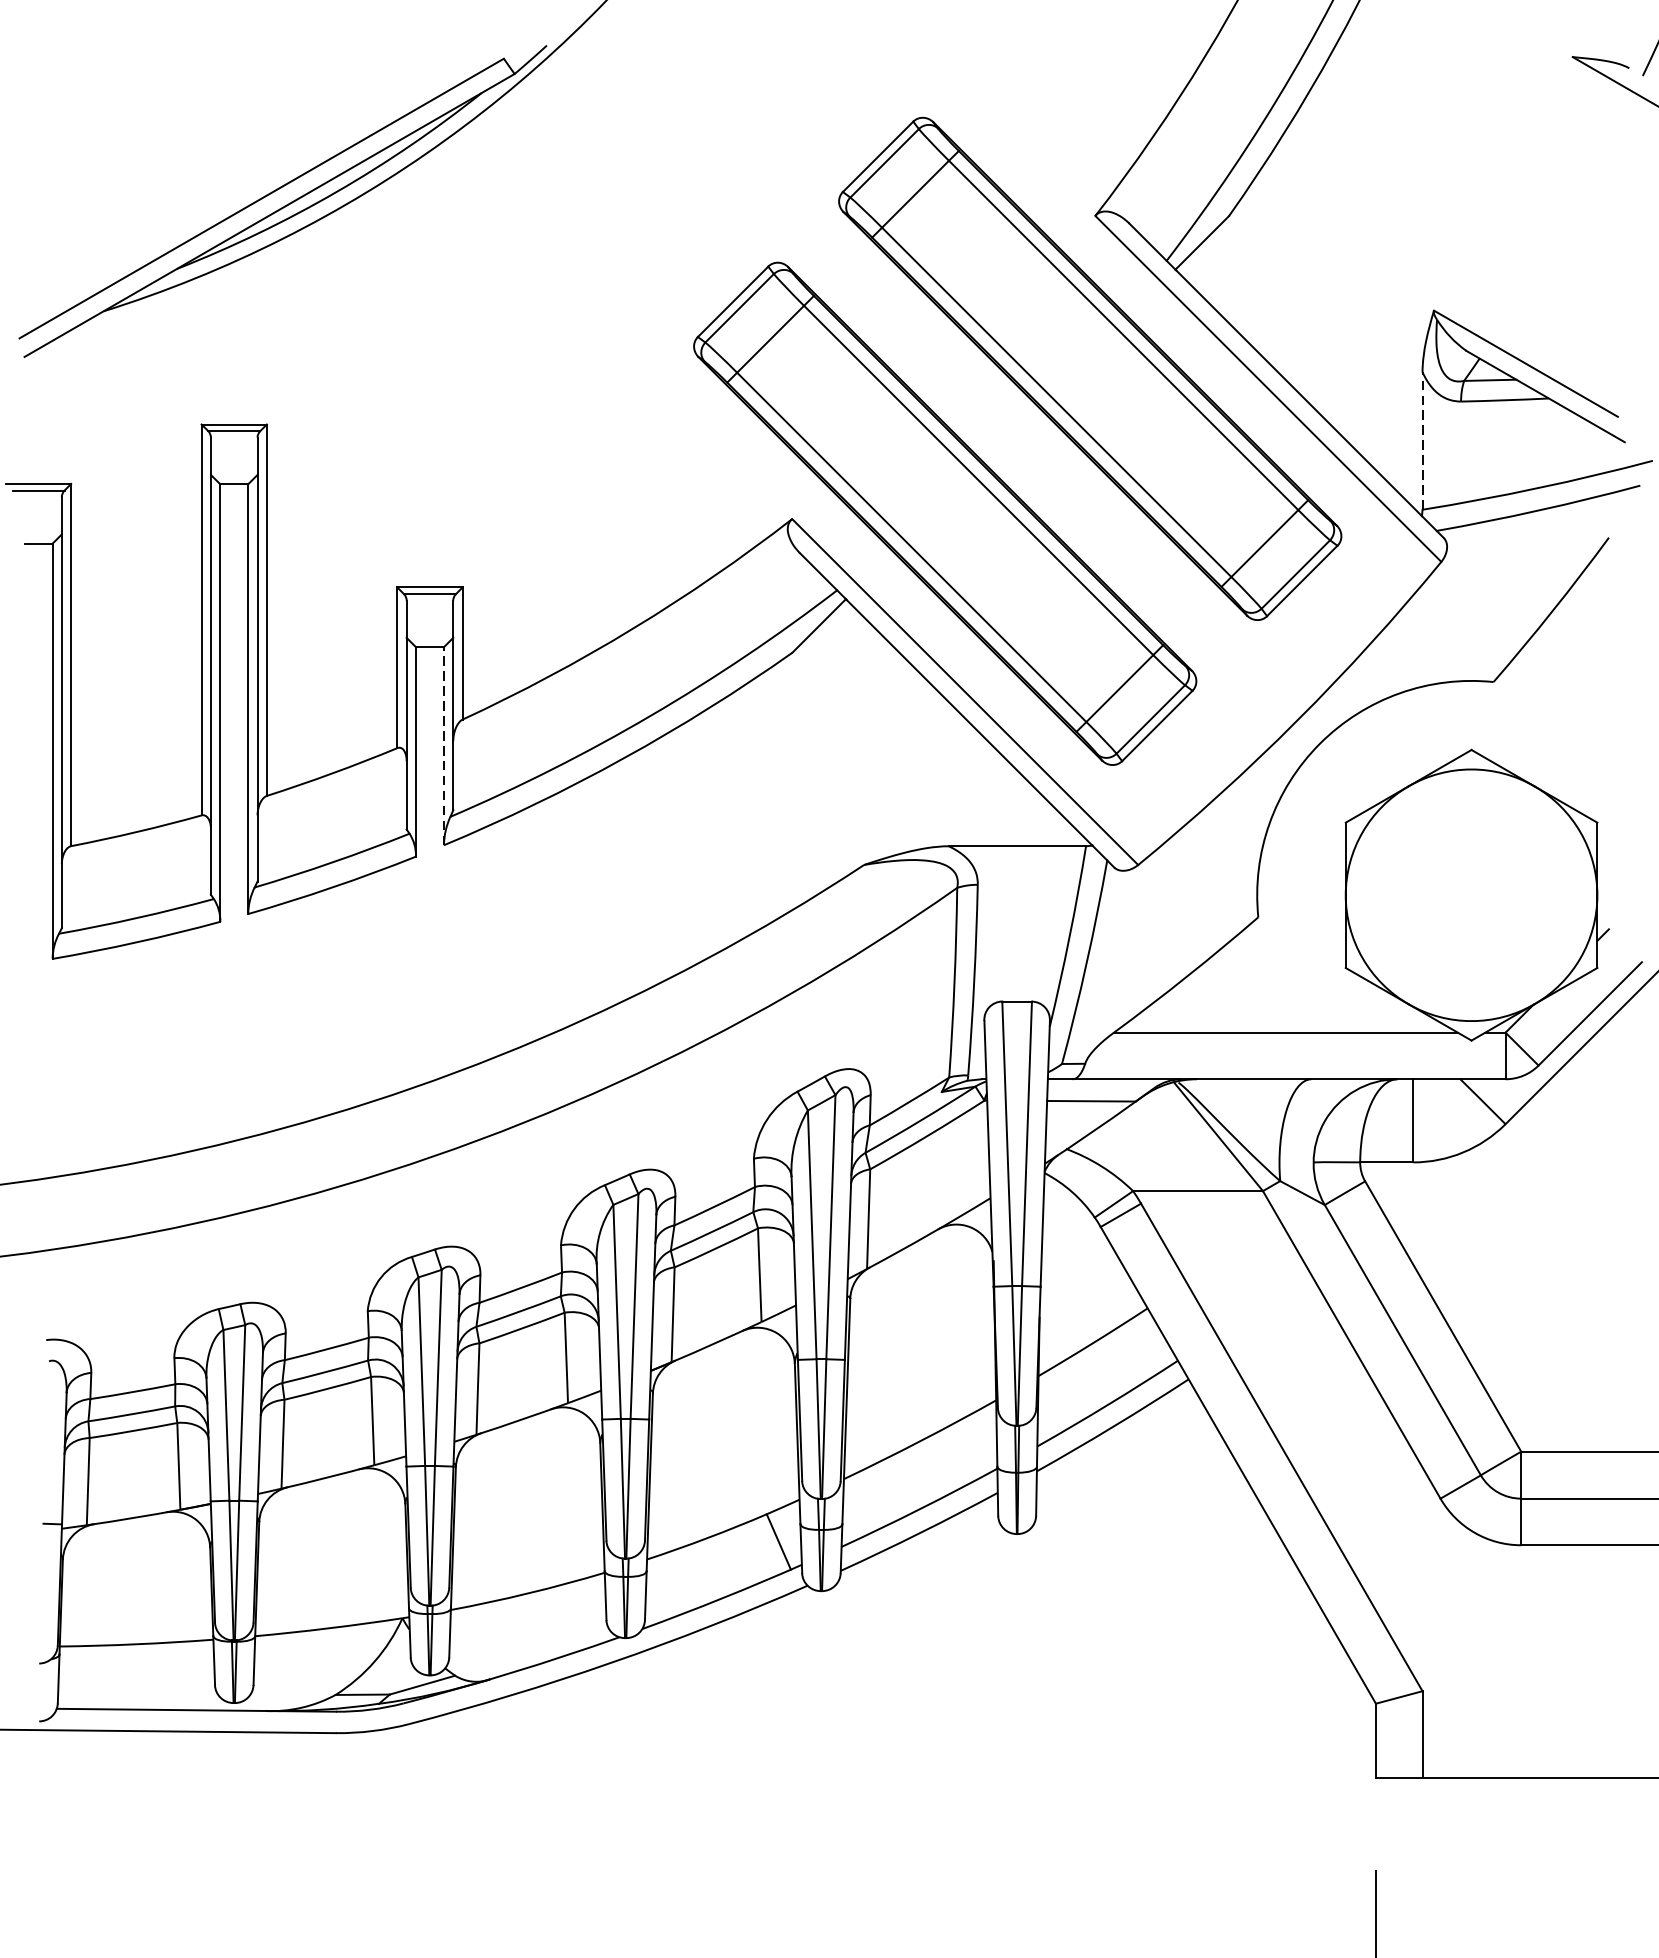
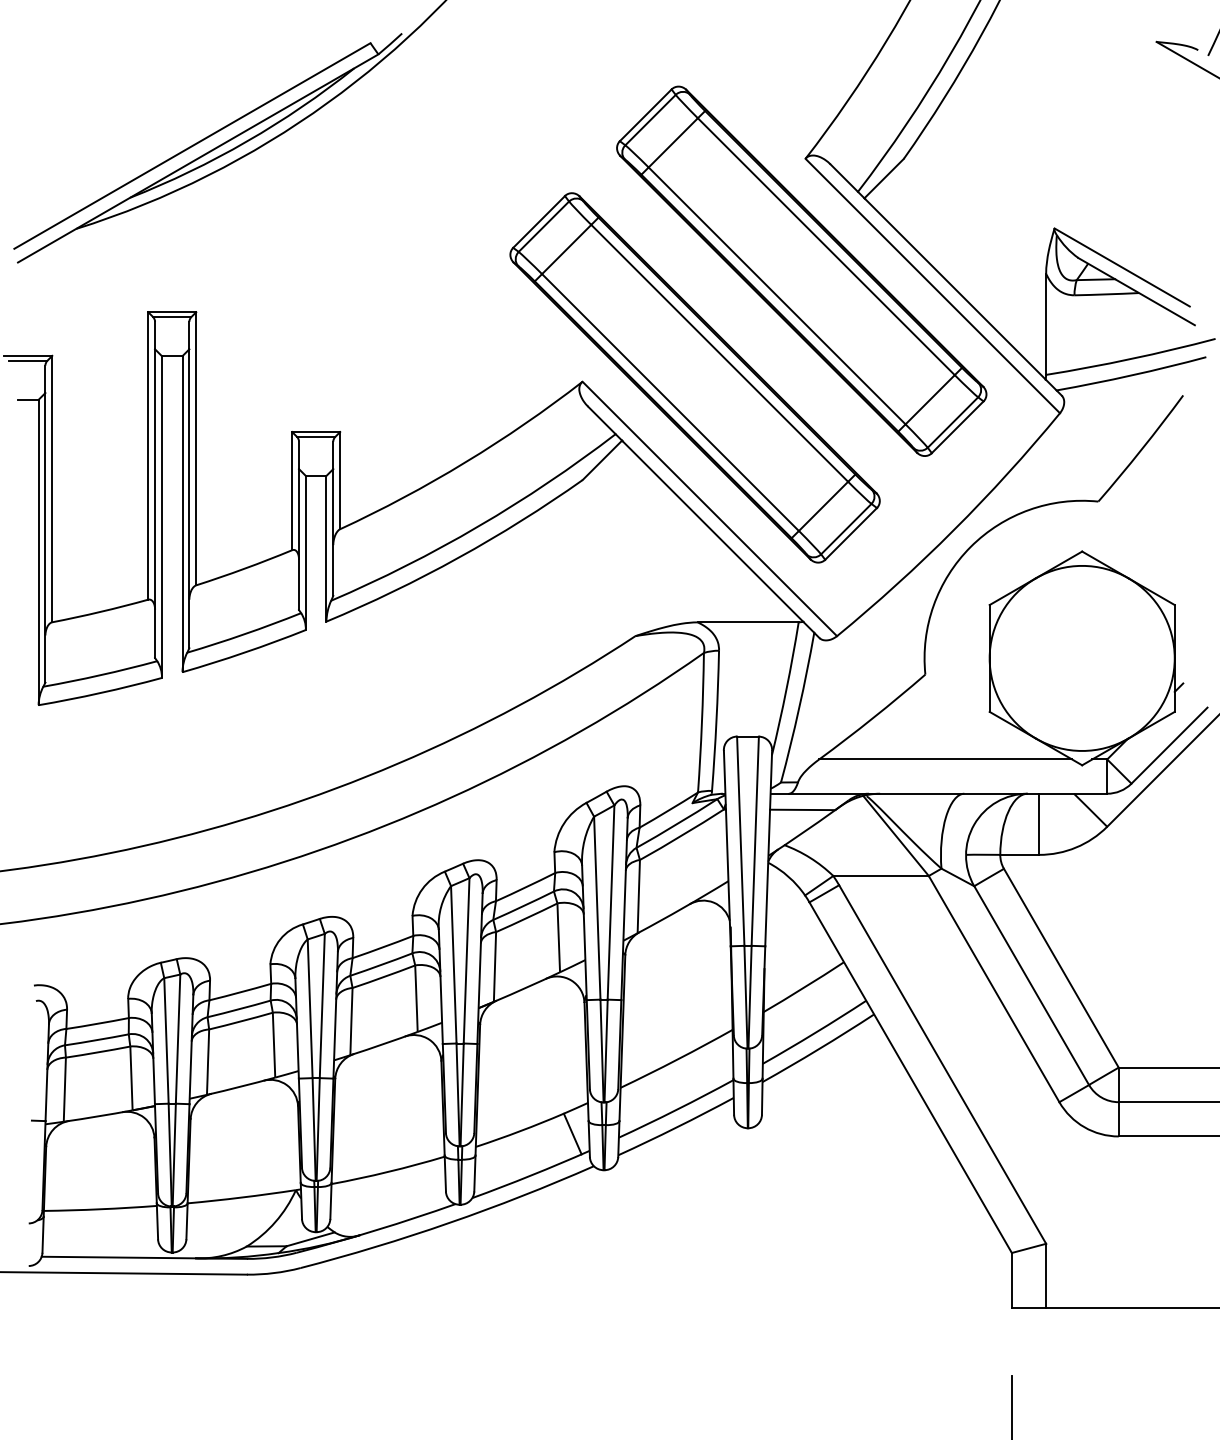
line: (1423, 441) -> (1046, 324), dashed -> solid
line: (444, 745) -> (326, 548), dashed -> solid

